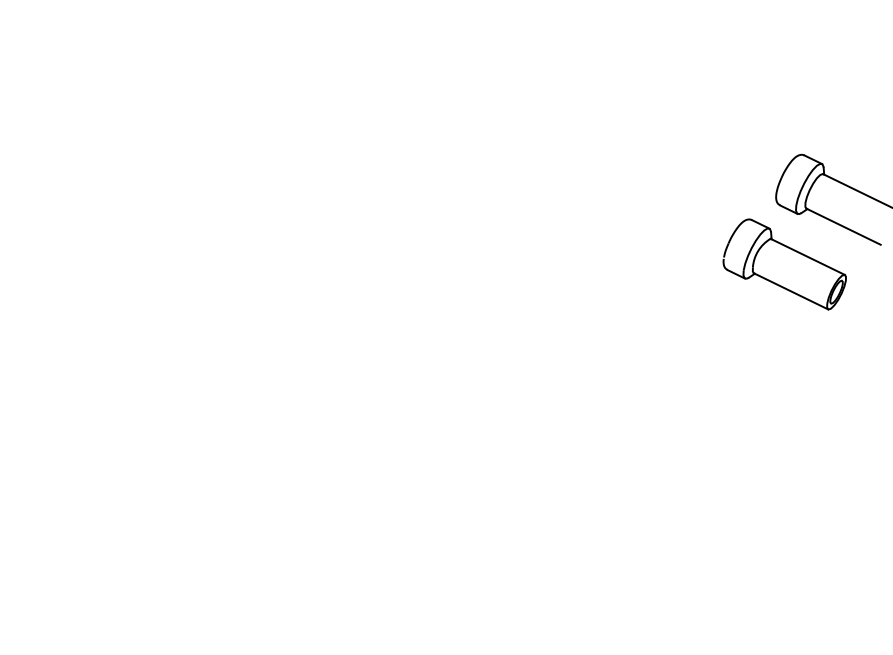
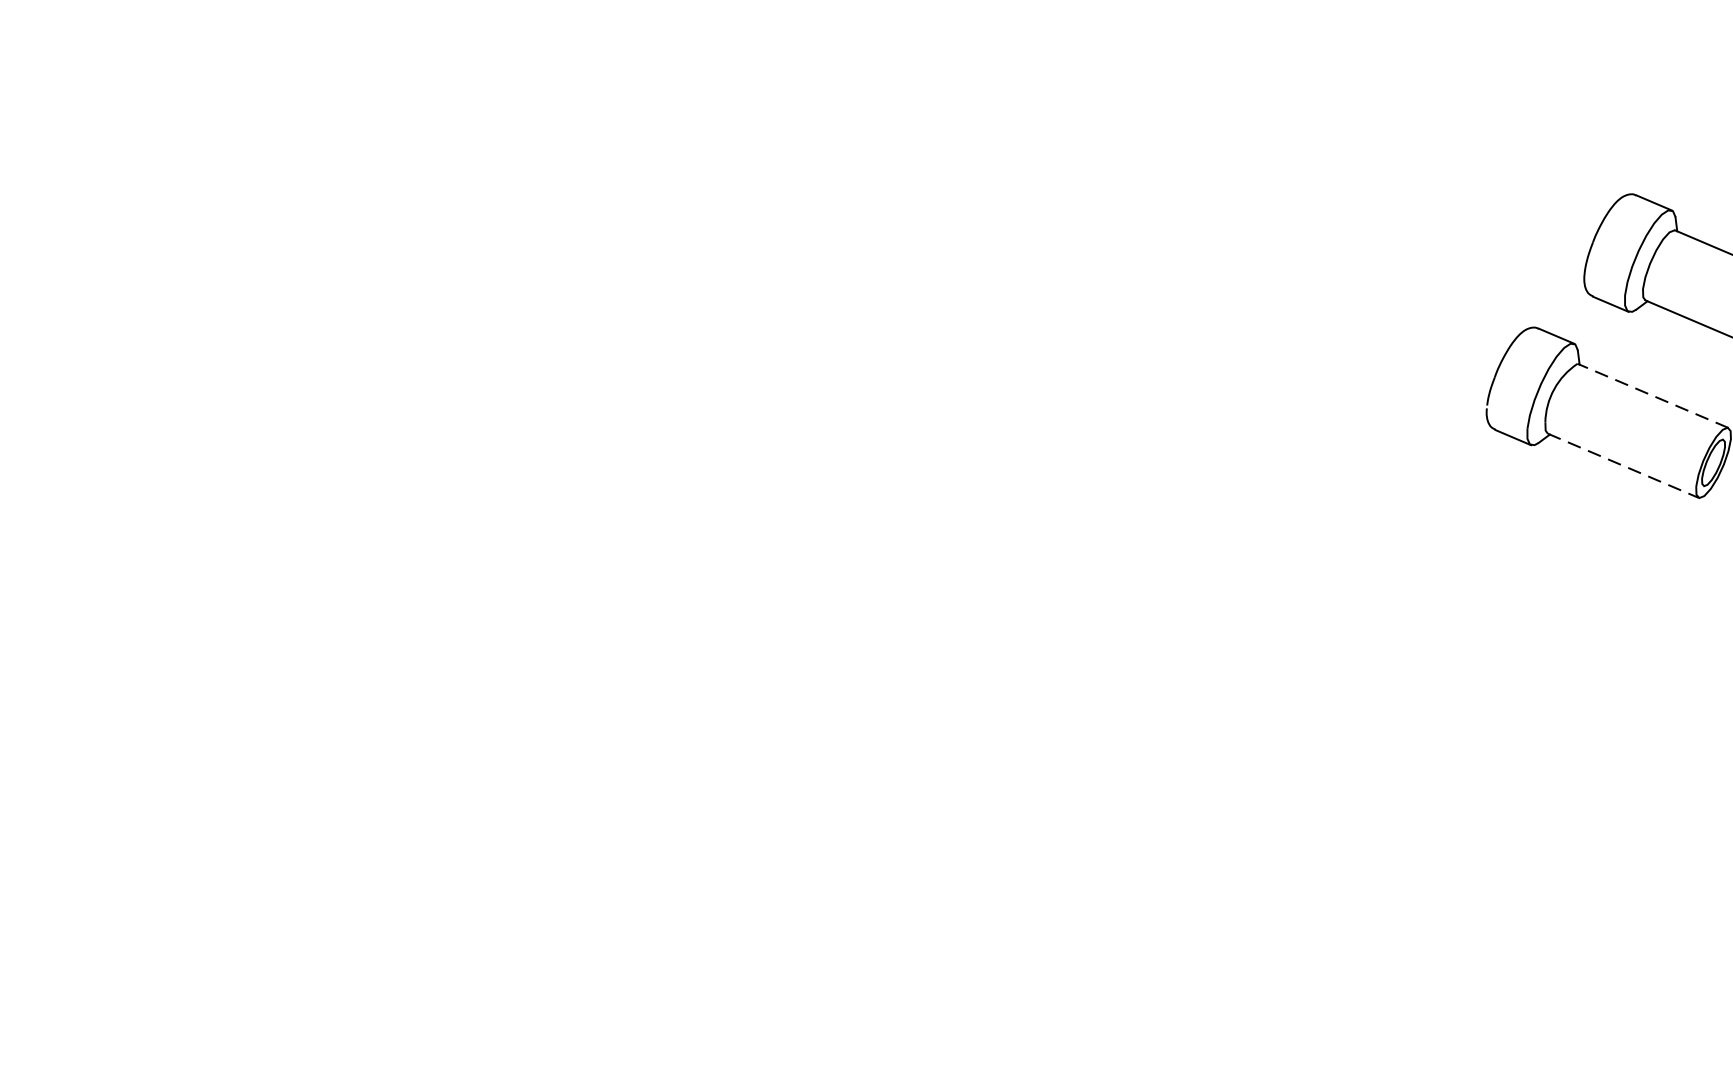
line: (807, 256) -> (1652, 395), solid -> dashed
line: (791, 291) -> (1624, 466), solid -> dashed

